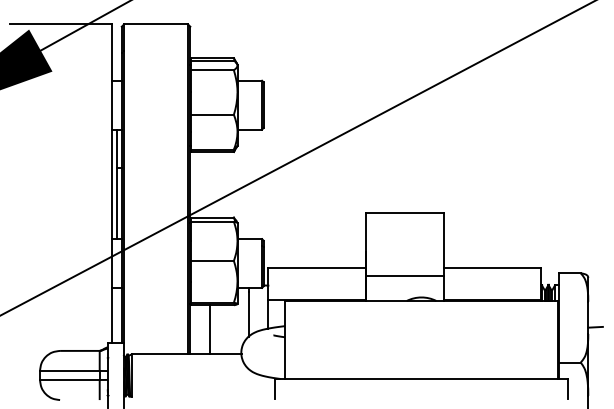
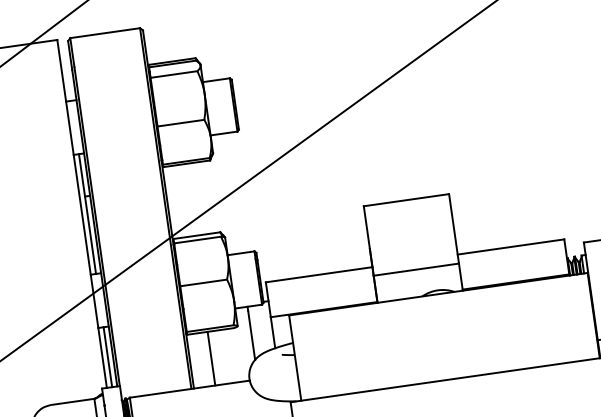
line: (117, 314) -> (108, 356), added

